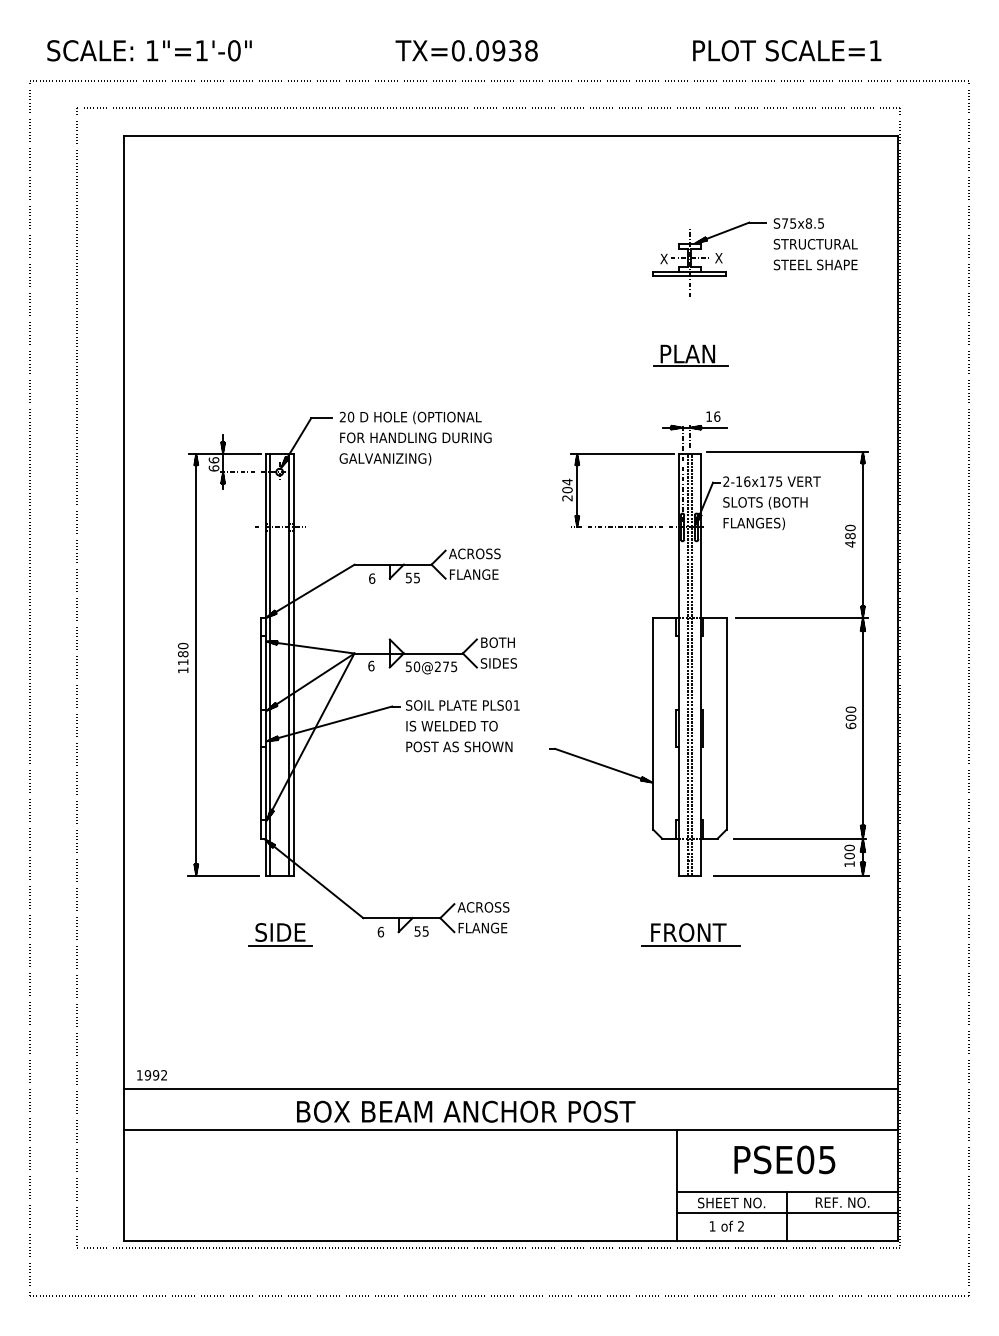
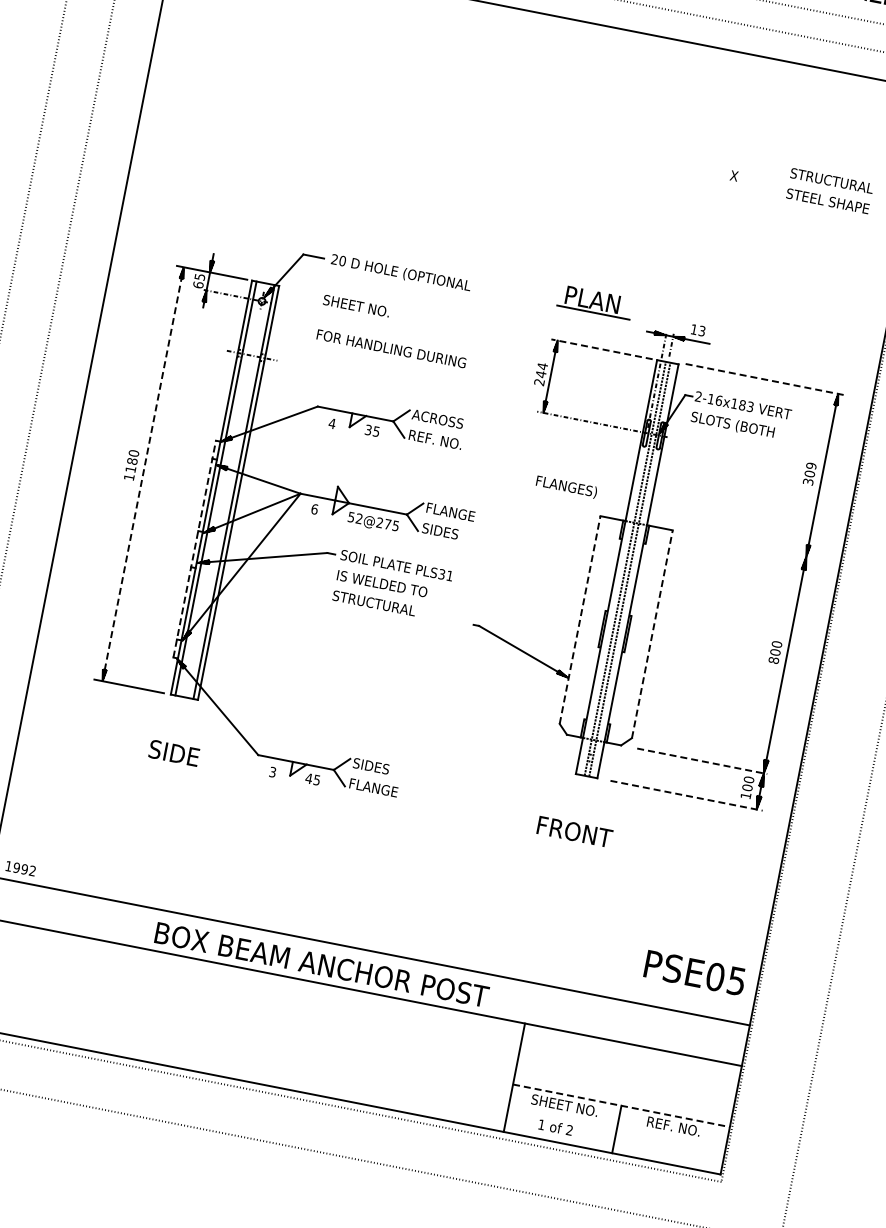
part: (726, 271) -> (739, 190), removed
part: (690, 355) -> (595, 301), moved
text: (717, 416) -> (702, 331), 16 -> 13
text: (415, 437) -> (391, 348), moved
line: (787, 452) -> (764, 379), solid -> dashed
line: (622, 453) -> (602, 349), solid -> dashed
text: (385, 459) -> (368, 309), GALVANIZING) -> SHEET NO.
text: (213, 460) -> (199, 277), 66 -> 65
text: (775, 481) -> (746, 405), 2-16x175 -> 2-16x183
text: (567, 489) -> (541, 373), 204 -> 244
text: (753, 523) -> (565, 486), moved
text: (850, 536) -> (809, 474), 480 -> 309
text: (477, 574) -> (436, 439), FLANGE -> REF. NO.
text: (408, 576) -> (368, 428), 55 -> 35
text: (371, 578) -> (331, 423), 6 -> 4
line: (801, 617) -> (746, 544), removed
text: (505, 642) -> (450, 511), BOTH -> FLANGE
line: (196, 664) -> (143, 474), solid -> dashed
text: (416, 666) -> (358, 518), 50@275 -> 52@275
text: (508, 705) -> (441, 574), PLS01 -> PLS31
line: (653, 723) -> (580, 619), solid -> dashed
line: (726, 723) -> (652, 634), solid -> dashed
text: (850, 725) -> (773, 659), 600 -> 800
line: (261, 727) -> (195, 548), solid -> dashed
text: (459, 746) -> (385, 605), POST AS SHOWN -> STRUCTURAL
line: (800, 838) -> (702, 761), solid -> dashed
line: (791, 875) -> (686, 795), solid -> dashed
text: (483, 907) -> (378, 767), ACROSS -> SIDES
text: (380, 931) -> (272, 771), 6 -> 3
text: (417, 931) -> (308, 778), 55 -> 45
line: (280, 946) -> (171, 766), removed
line: (690, 946) -> (573, 845), removed
text: (784, 1159) -> (694, 972), moved
line: (787, 1192) -> (621, 1106), solid -> dashed
line: (786, 1213) -> (616, 1126), removed

